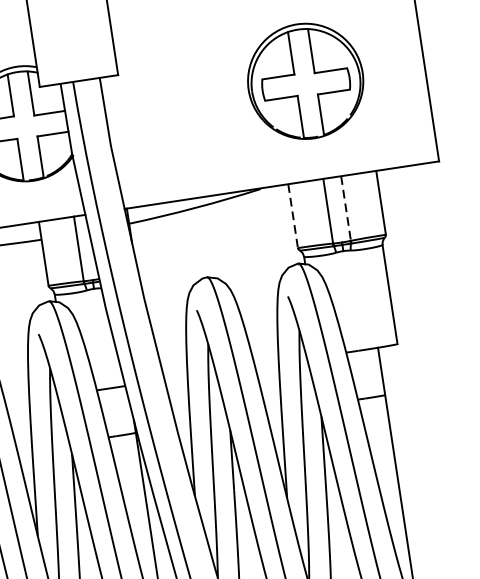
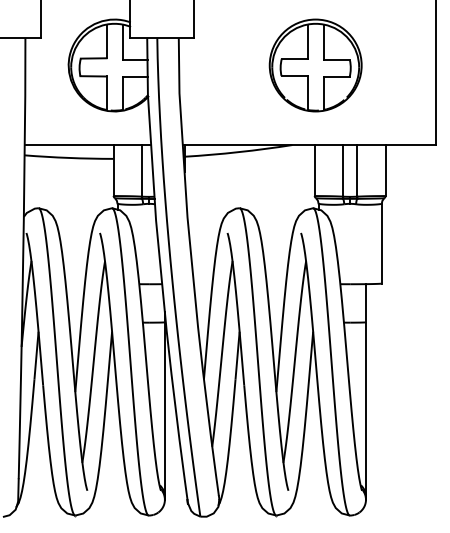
part: (305, 81) -> (315, 65), moved
line: (346, 209) -> (357, 171), dashed -> solid
line: (292, 216) -> (314, 170), dashed -> solid

